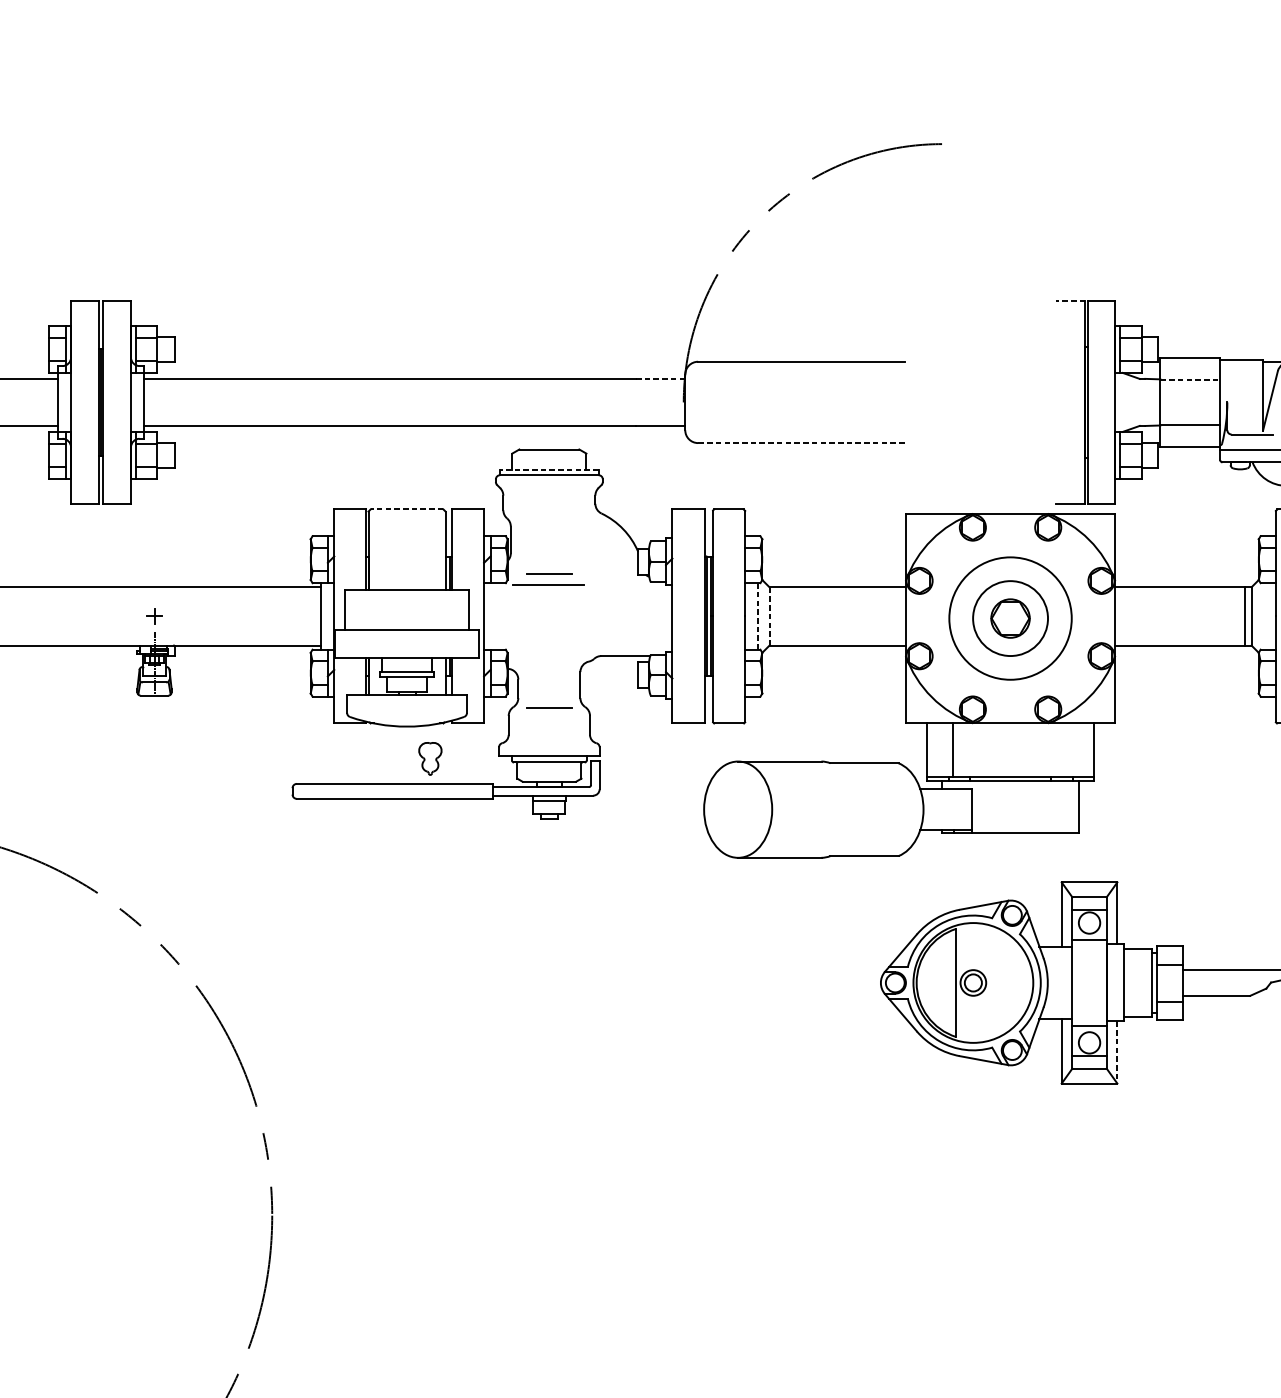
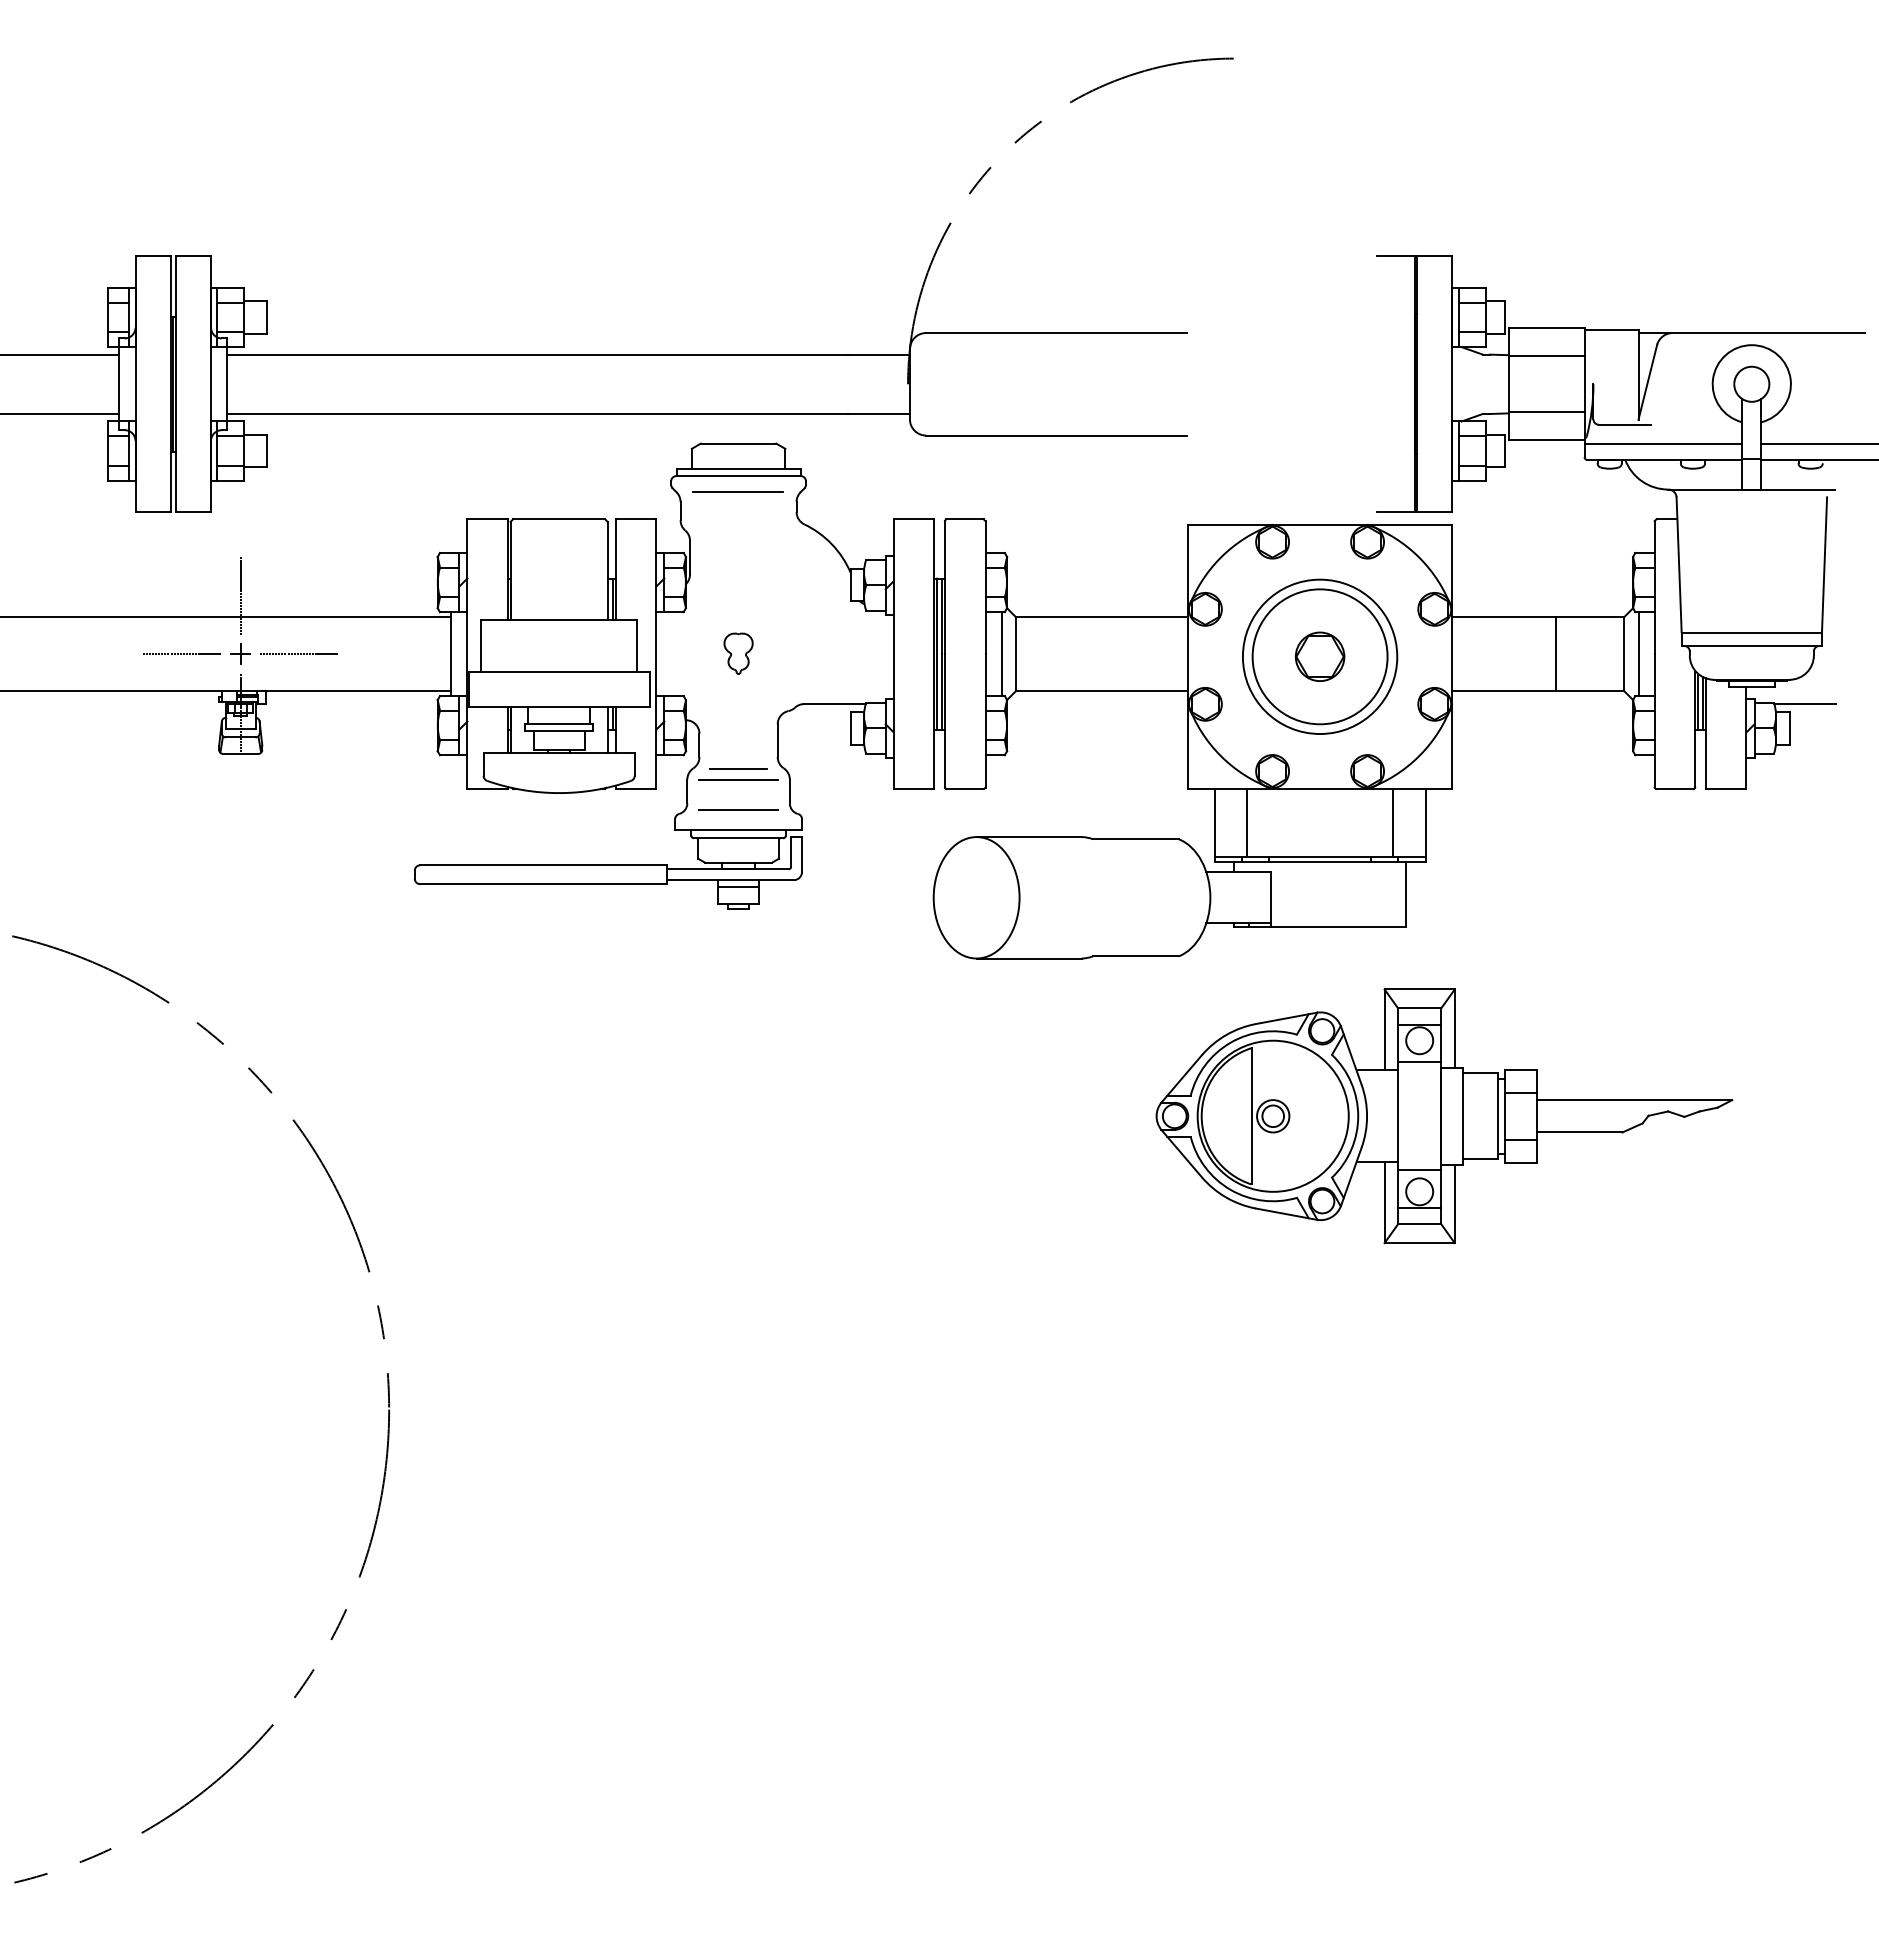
line: (1070, 301) -> (1395, 256), dashed -> solid
line: (661, 379) -> (879, 355), dashed -> solid
line: (1190, 380) -> (1546, 356), dashed -> solid
line: (800, 443) -> (1055, 435), dashed -> solid
line: (549, 470) -> (738, 469), dashed -> solid
line: (407, 509) -> (559, 519), dashed -> solid
line: (154, 569) -> (240, 595), added
line: (549, 573) -> (738, 599), removed
line: (548, 584) -> (737, 491), moved
line: (1244, 615) -> (1556, 653), moved
line: (108, 616) -> (182, 654), added
line: (201, 616) -> (299, 654), added
line: (757, 616) -> (1001, 654), dashed -> solid
line: (769, 616) -> (1016, 654), dashed -> solid
line: (1263, 616) -> (1638, 654), added
circle: (1010, 618) -> (1319, 656), size x1.43
line: (549, 715) -> (738, 779), added
line: (549, 739) -> (738, 809), added
line: (1067, 749) -> (1392, 822), added
part: (430, 758) -> (738, 653), moved
line: (1117, 1052) -> (1454, 1204), dashed -> solid

